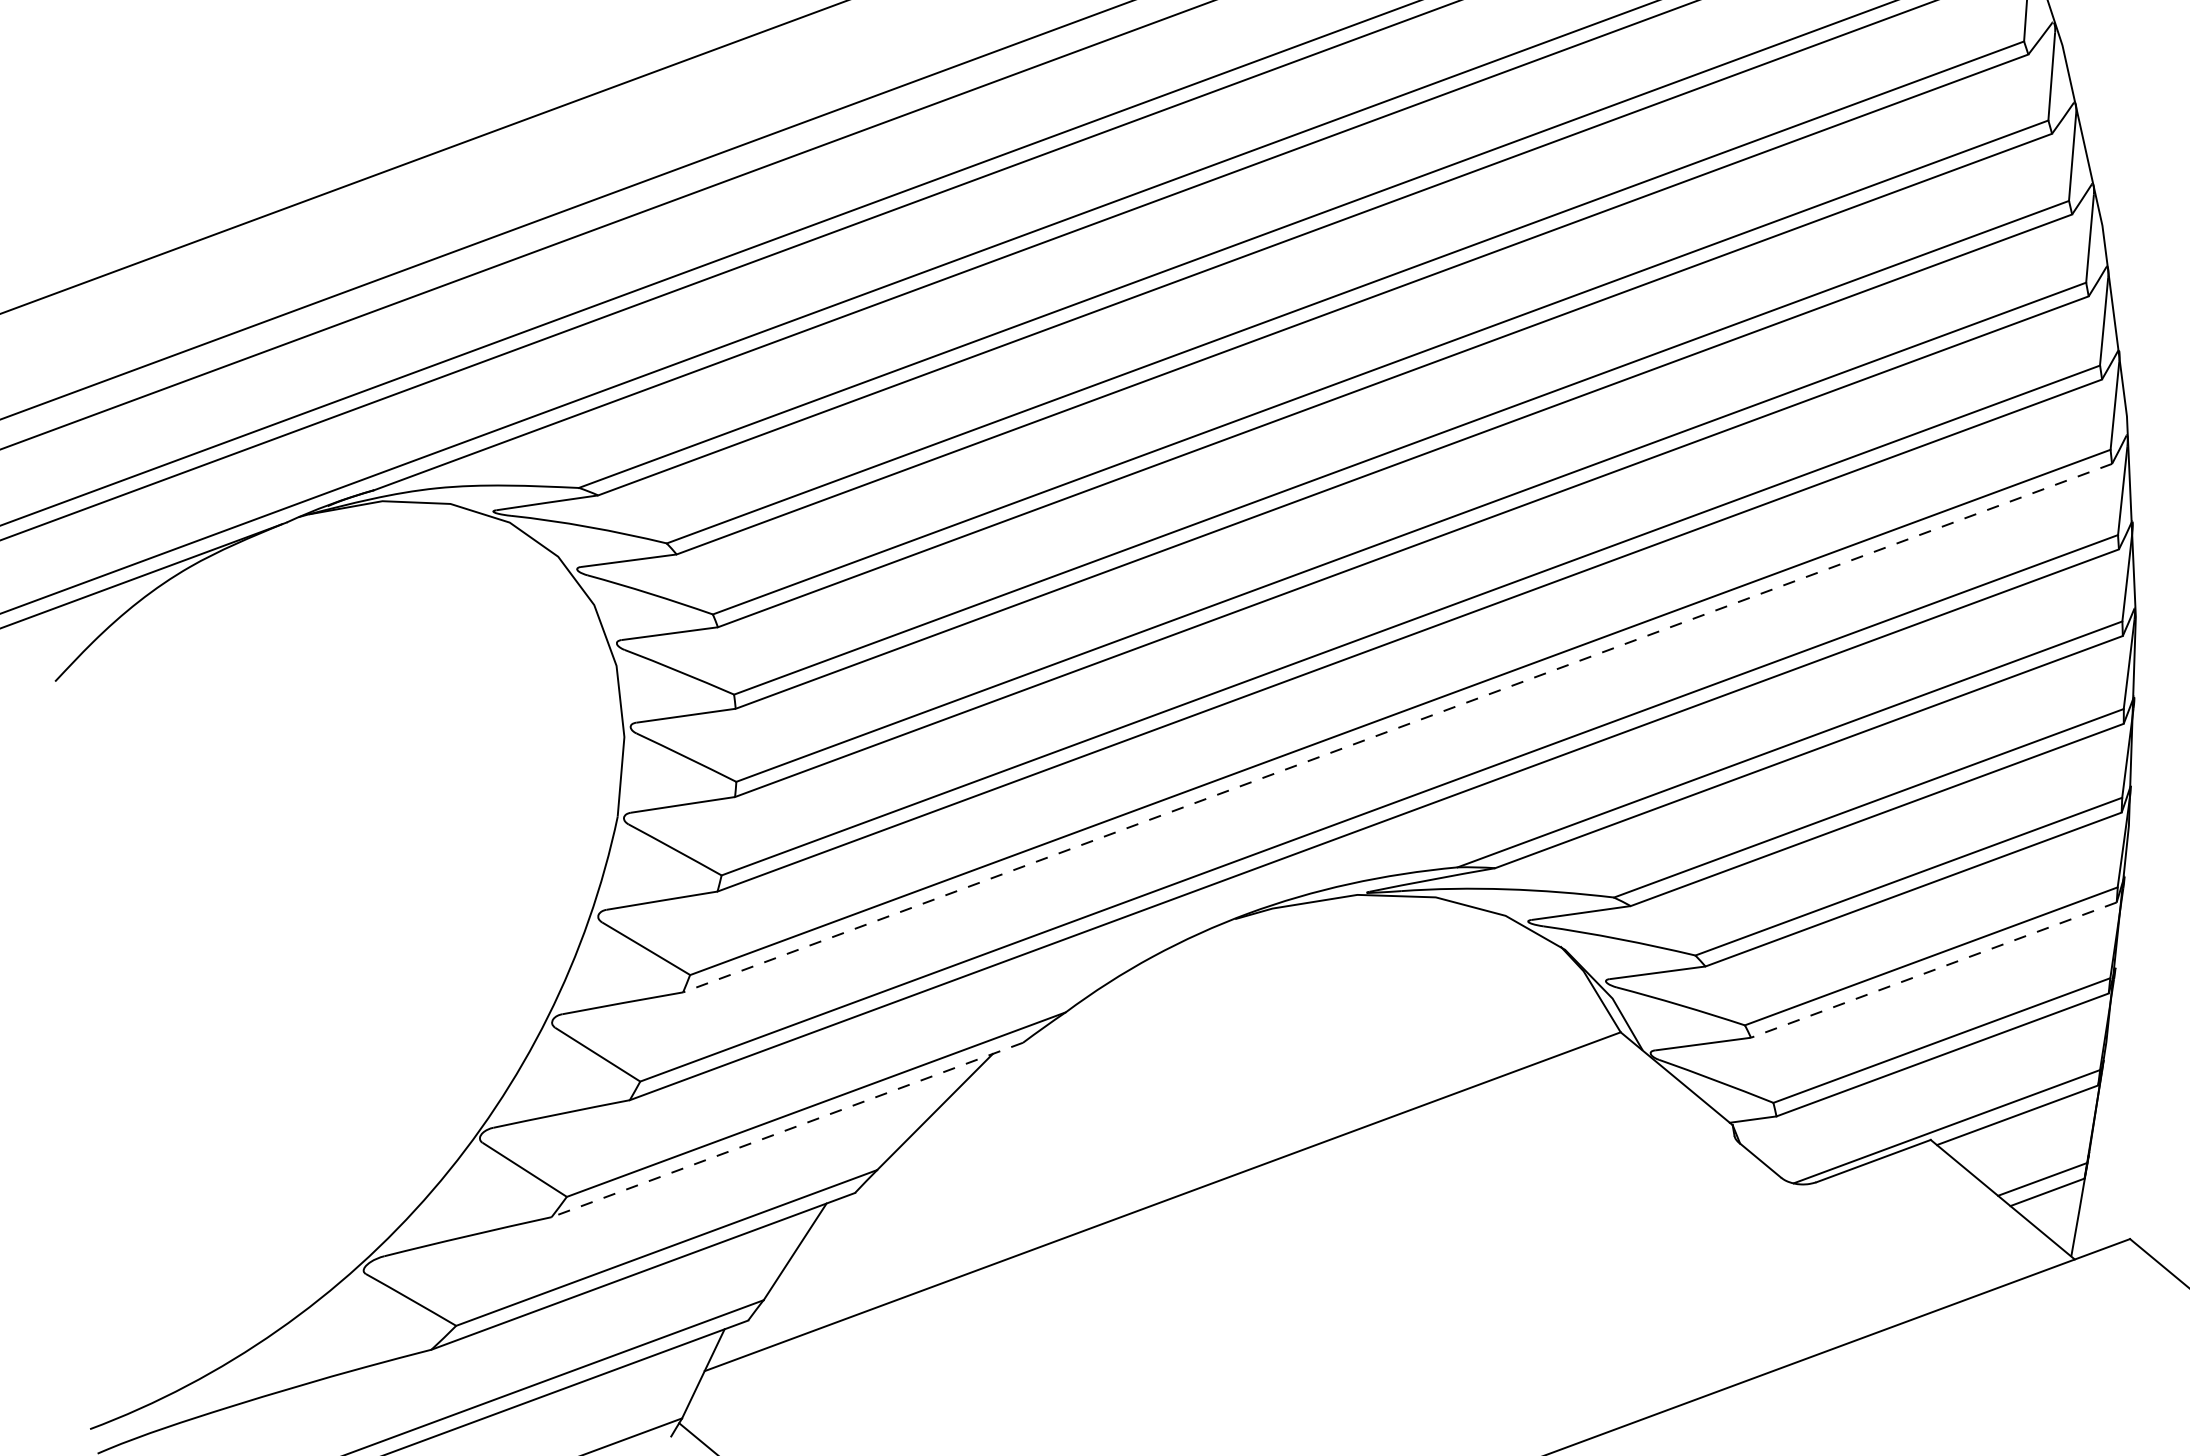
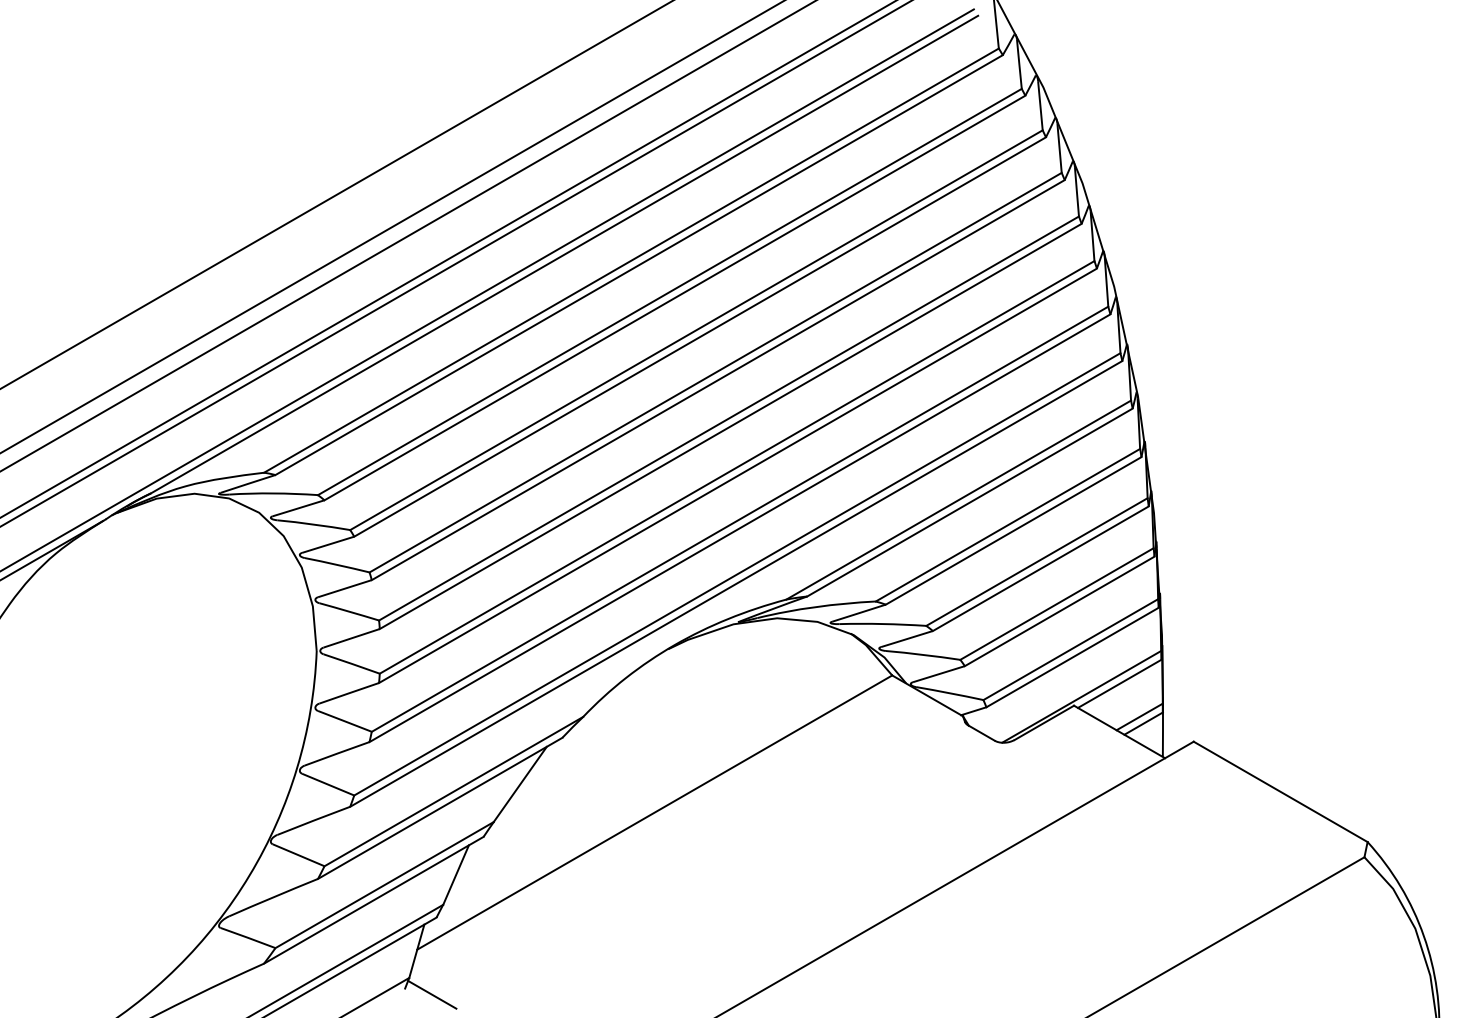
line: (1398, 728) -> (740, 528), dashed -> solid
line: (1933, 970) -> (1059, 611), dashed -> solid
line: (786, 1129) -> (439, 808), dashed -> solid

